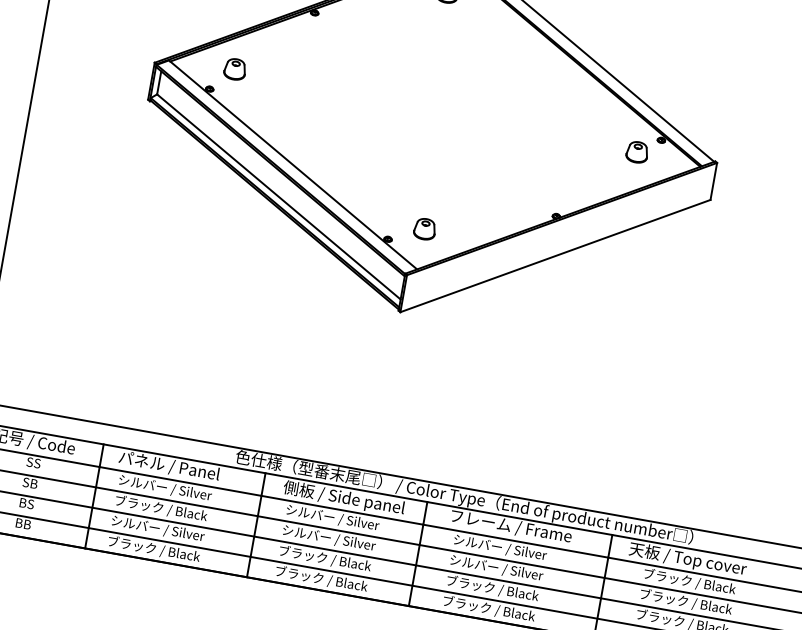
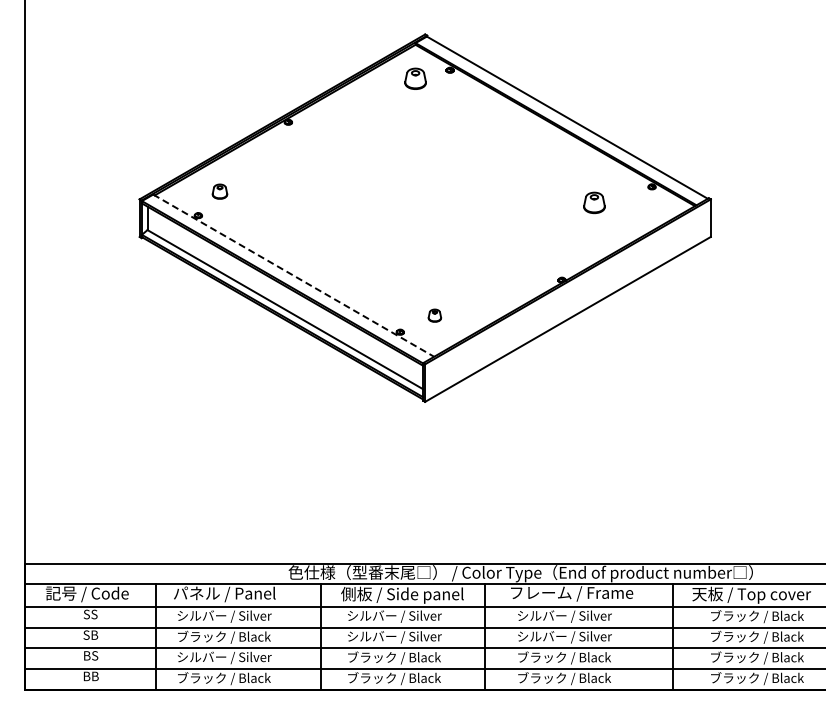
part: (234, 69) -> (219, 191), size x0.7
part: (637, 151) -> (594, 202), moved
line: (293, 164) -> (294, 275), solid -> dashed
part: (424, 228) -> (434, 315), size x0.6

